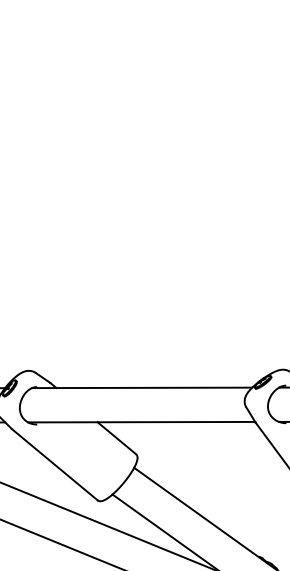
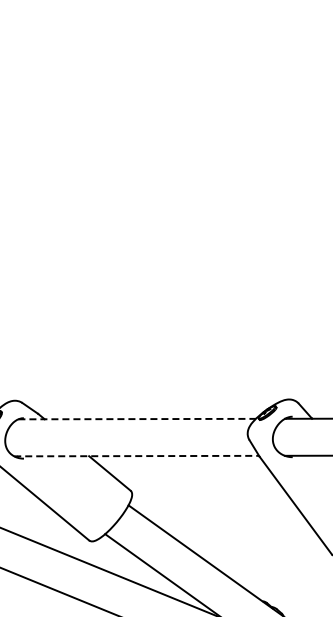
line: (142, 388) -> (137, 419), solid -> dashed
line: (142, 422) -> (137, 456), solid -> dashed

